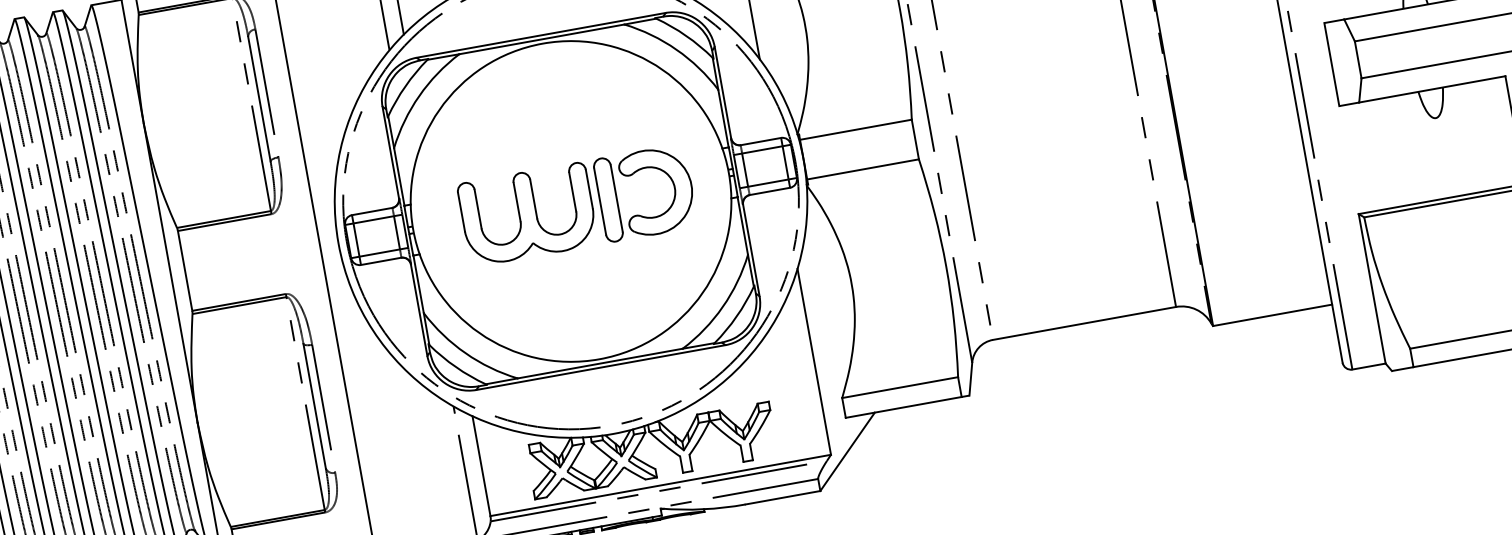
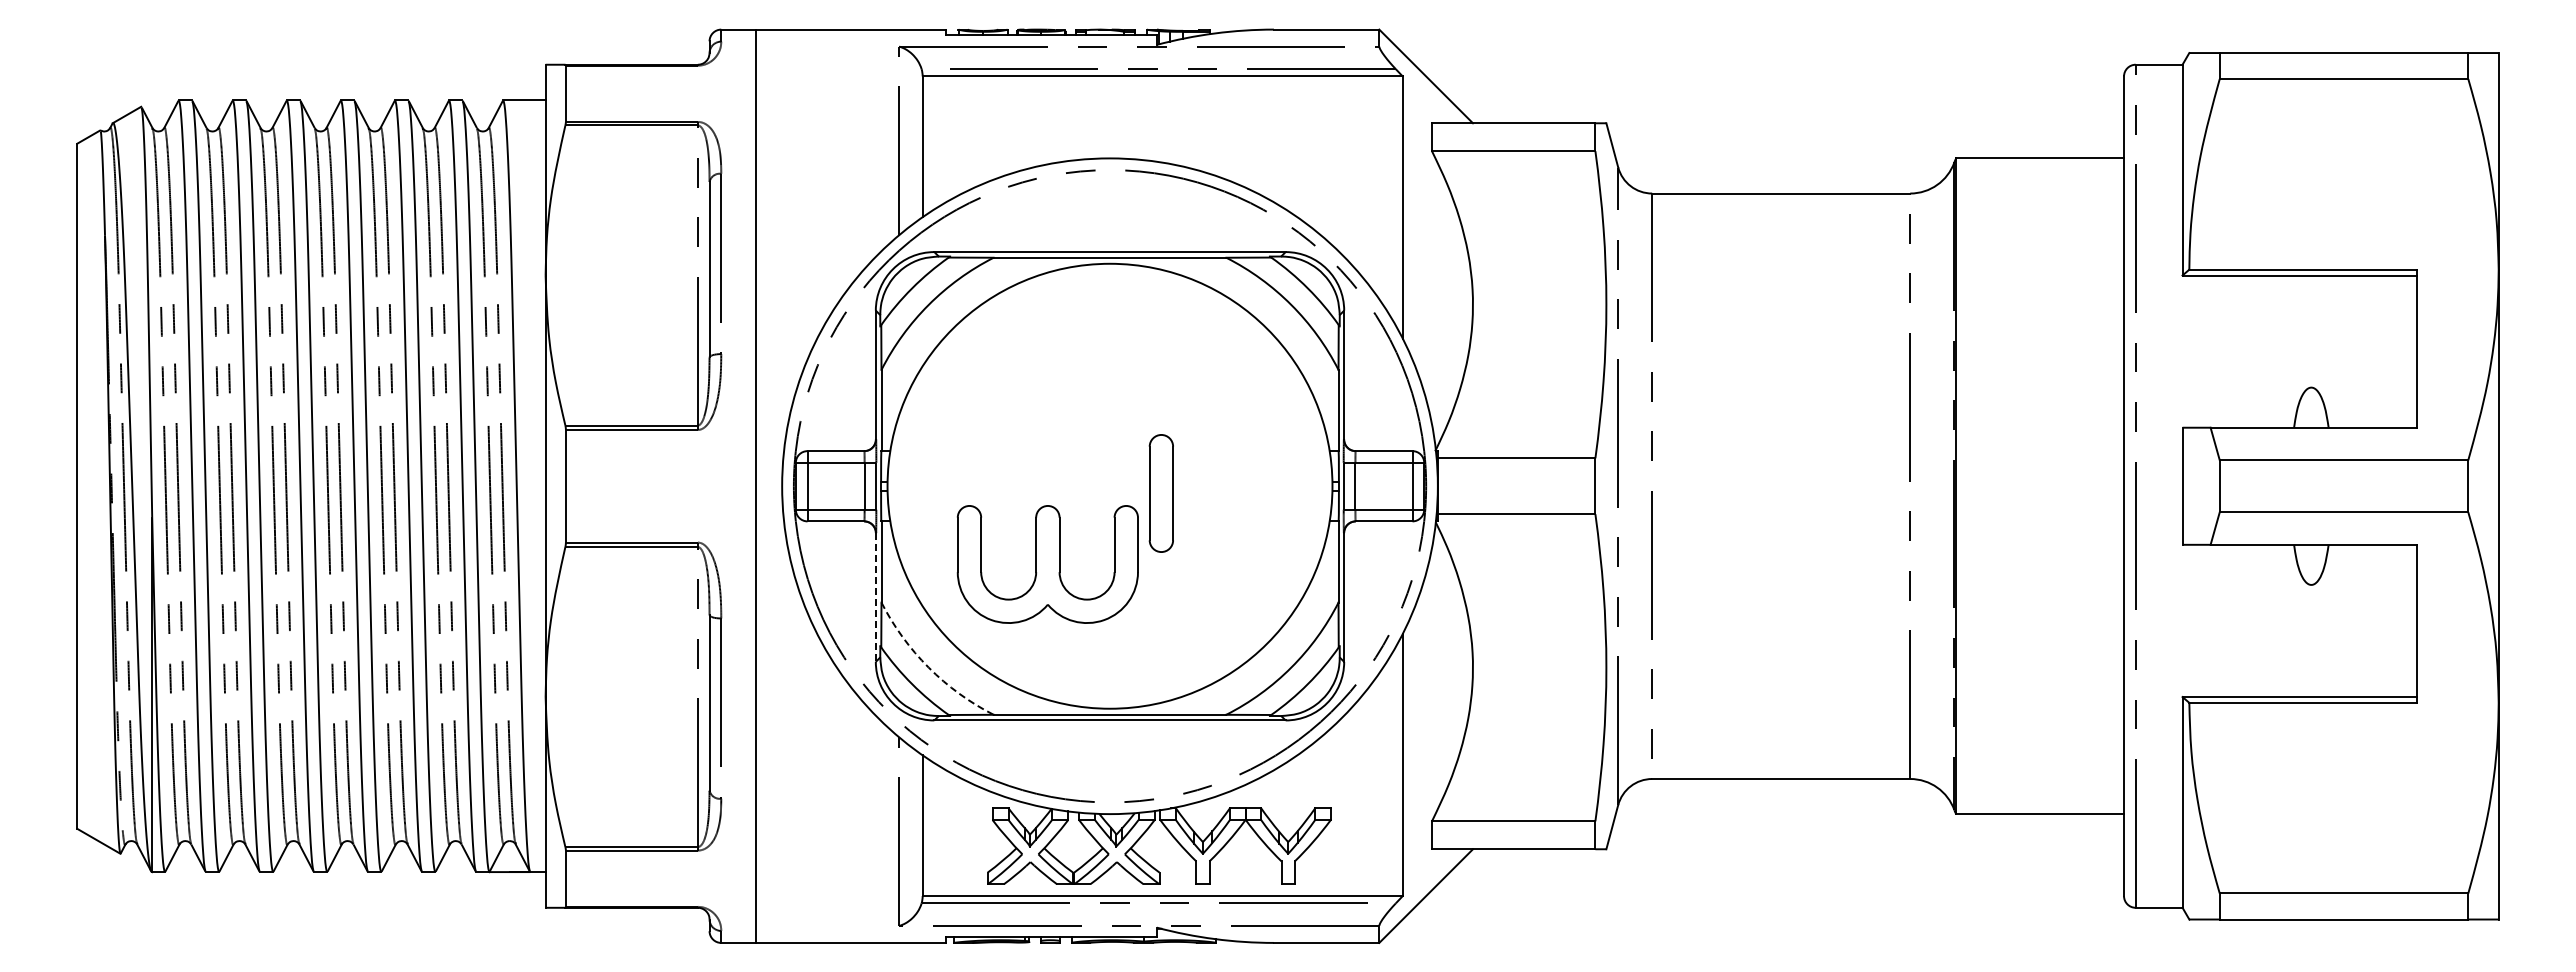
part: (673, 184) -> (1253, 488), removed
part: (527, 214) -> (1047, 564), moved
line: (419, 311) -> (875, 598), solid -> dashed
arc: (465, 353) -> (928, 667), solid -> dashed

